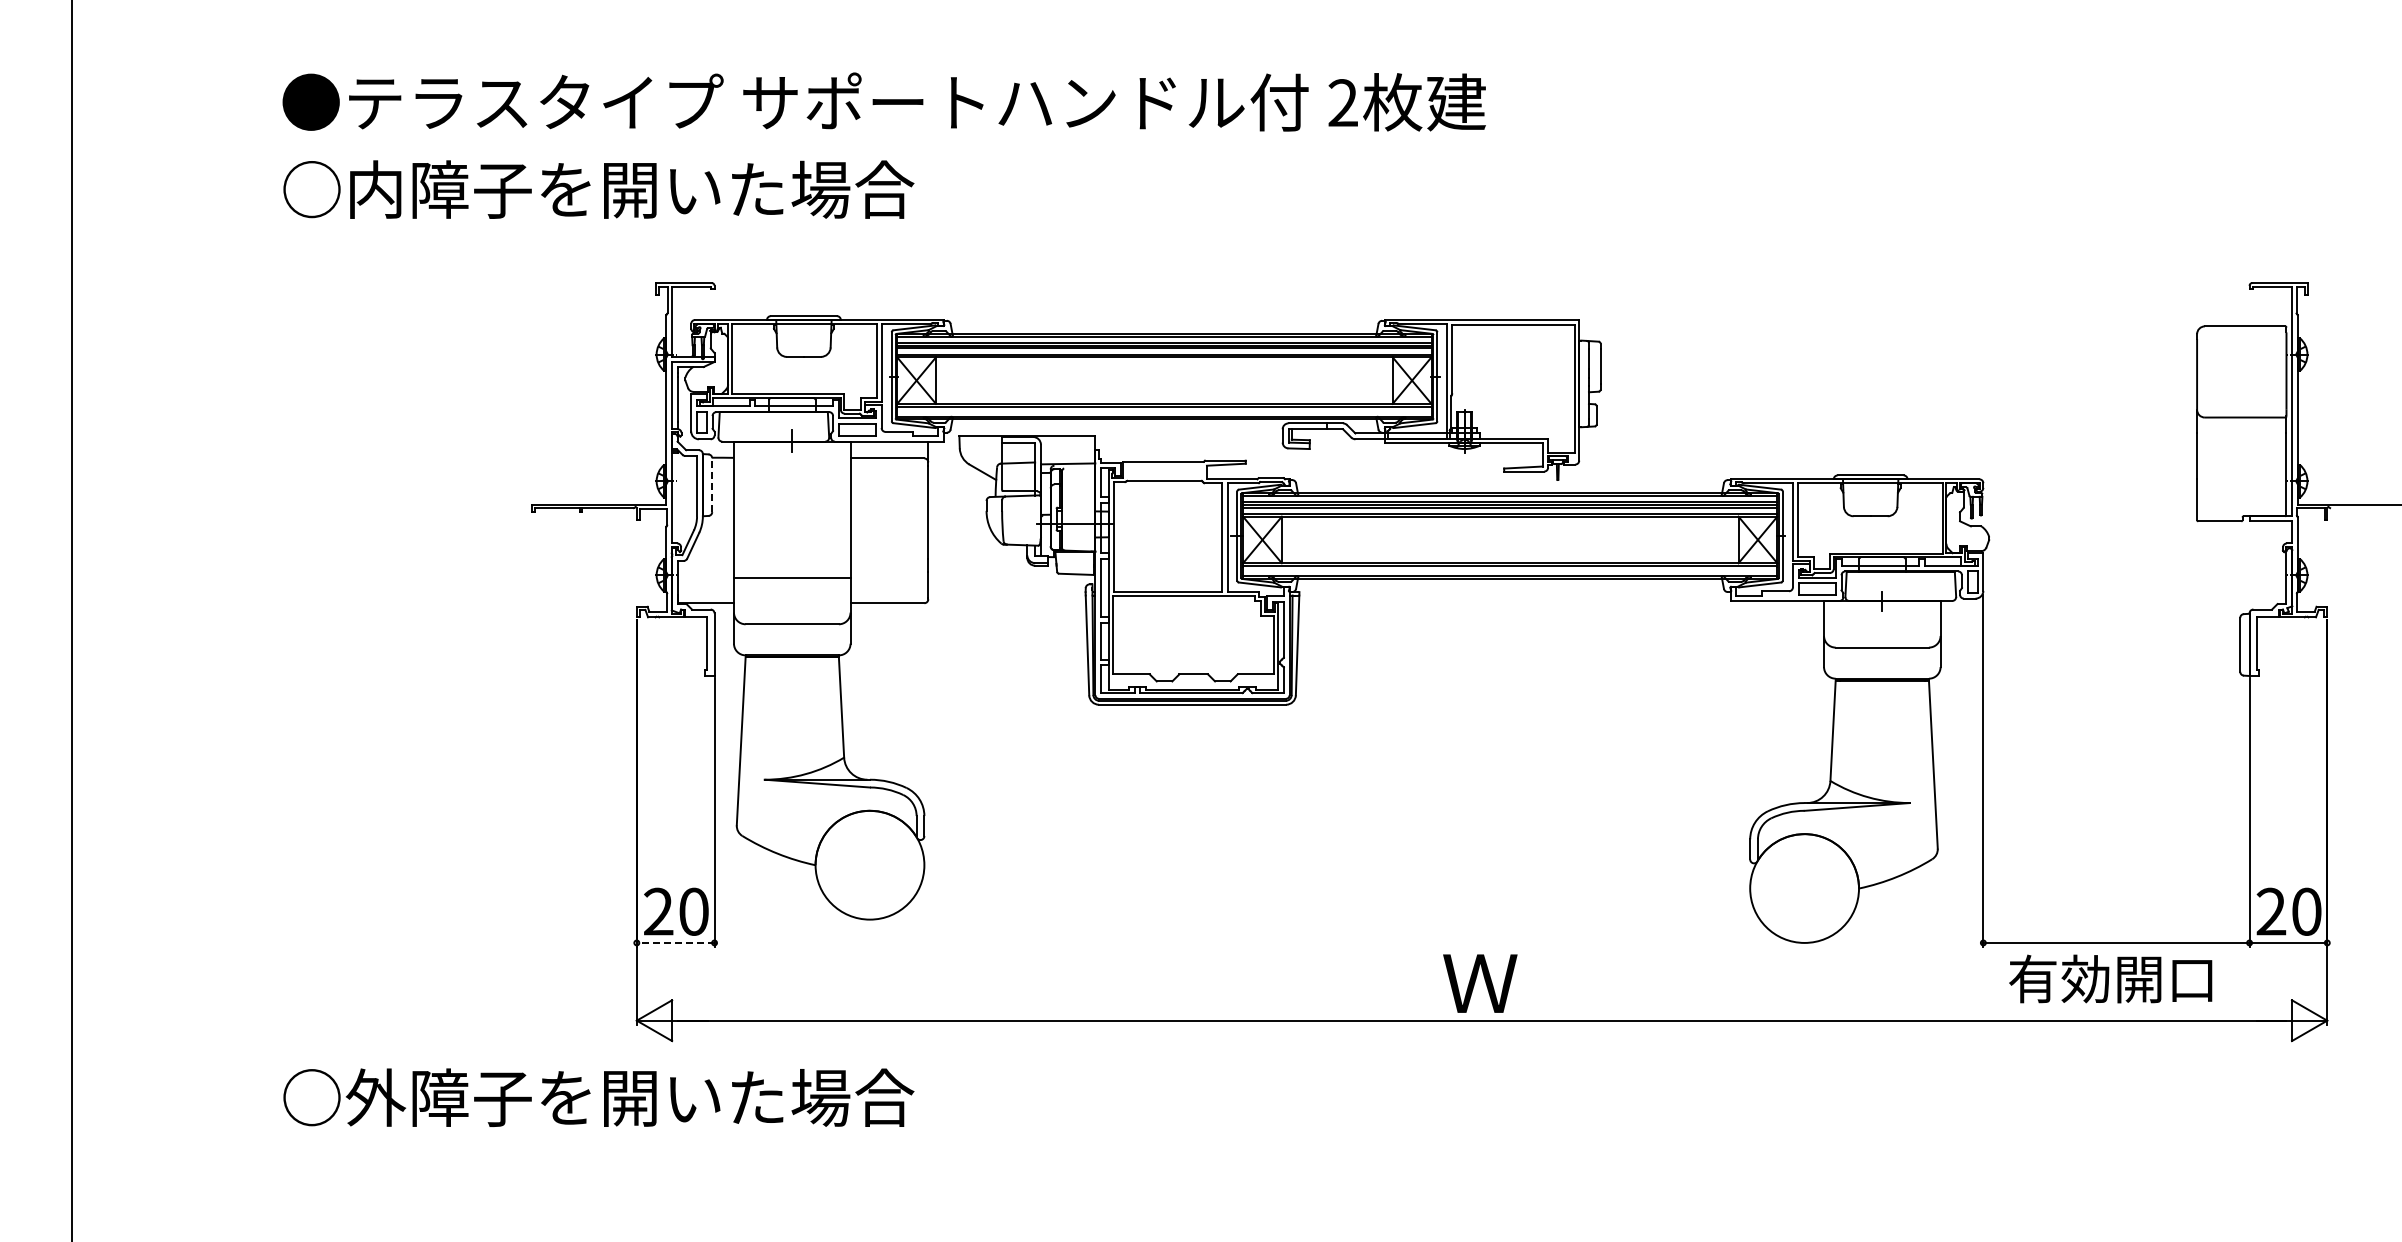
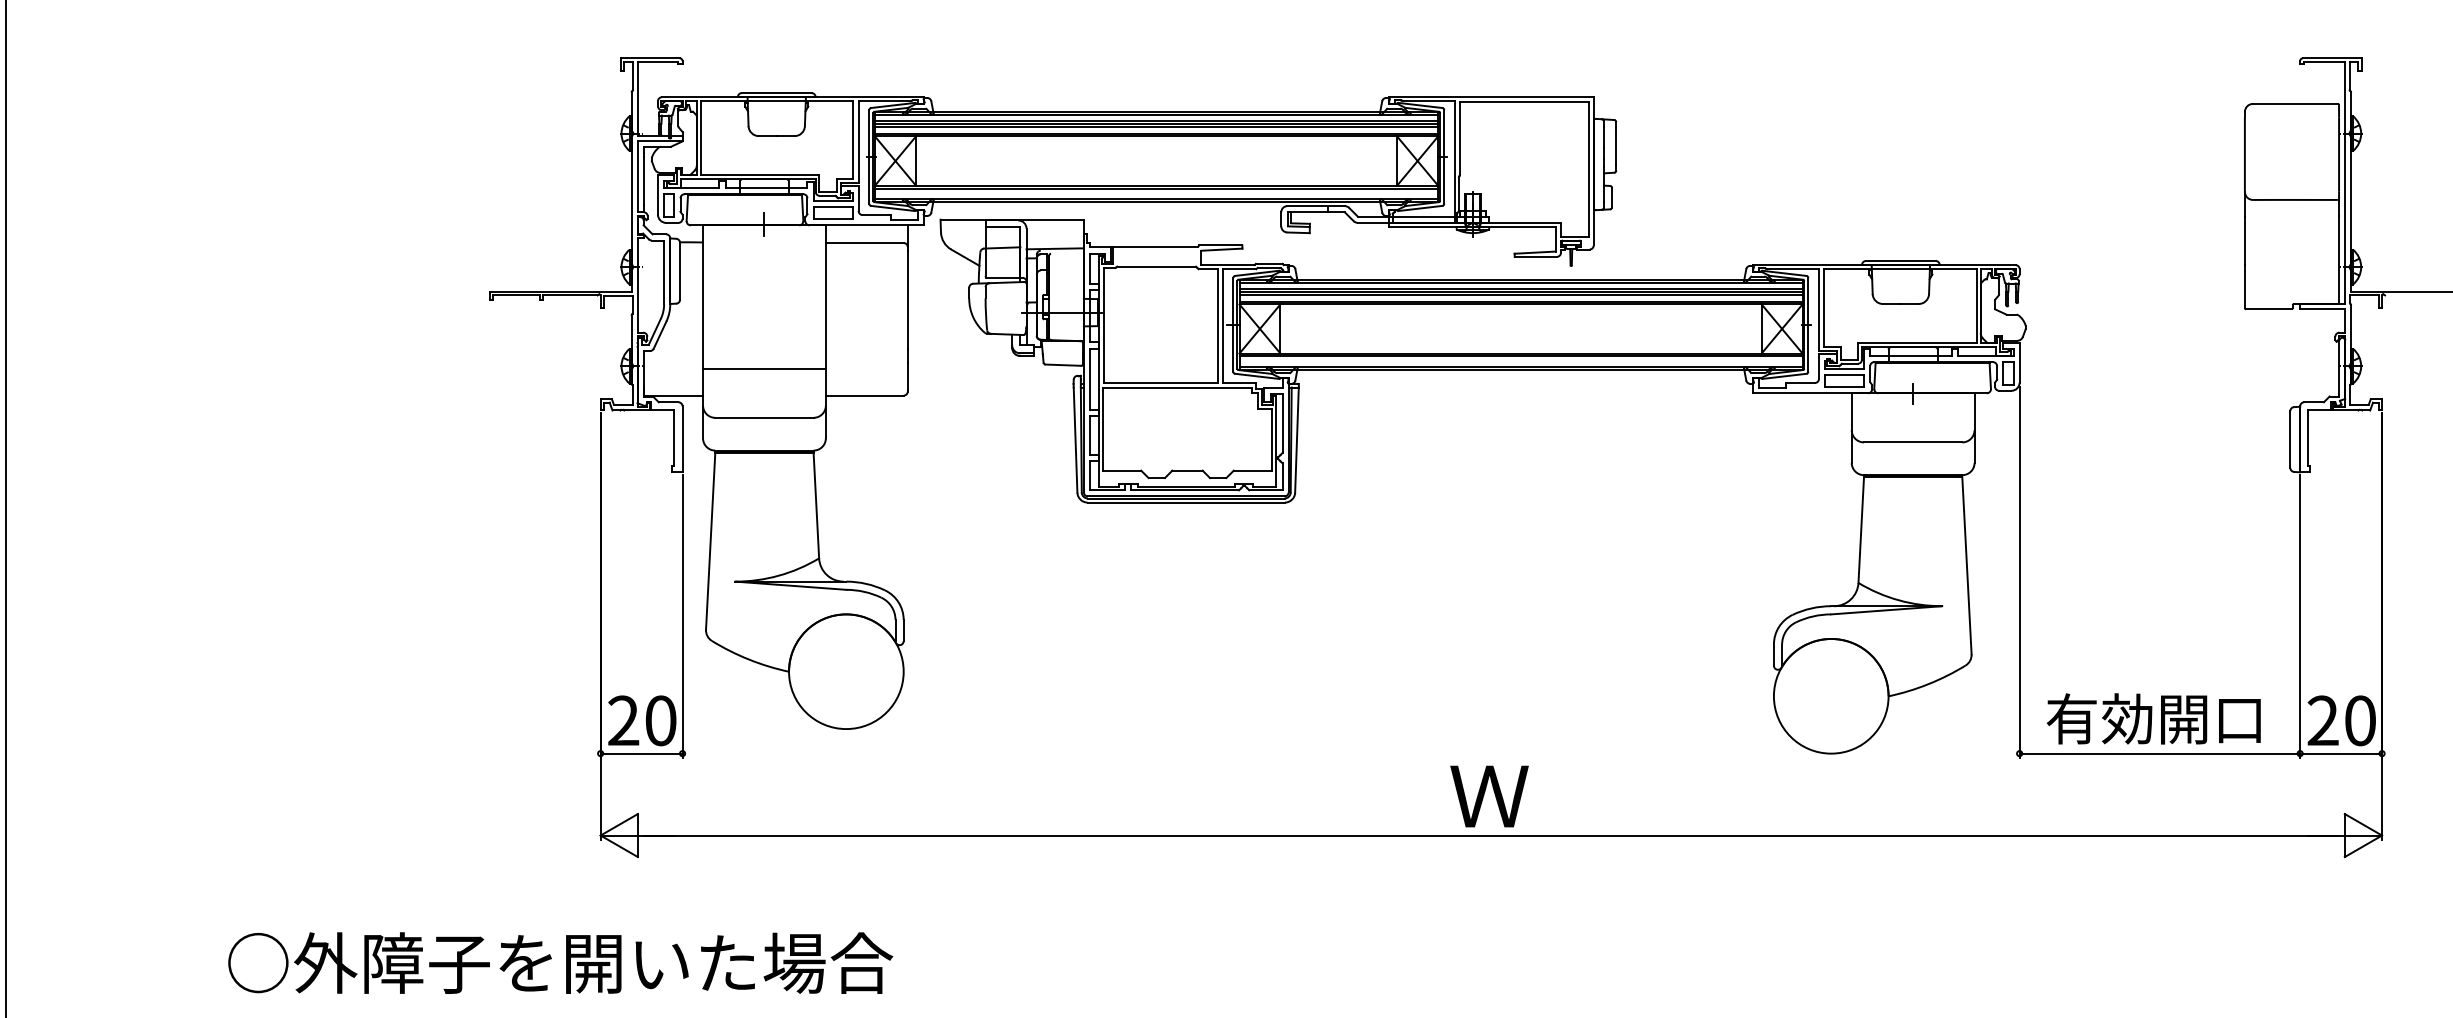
line: (712, 485) -> (680, 271), dashed -> solid
line: (675, 942) -> (641, 753), dashed -> solid
text: (2110, 978) -> (2153, 718), moved
text: (598, 1097) -> (560, 962), moved

